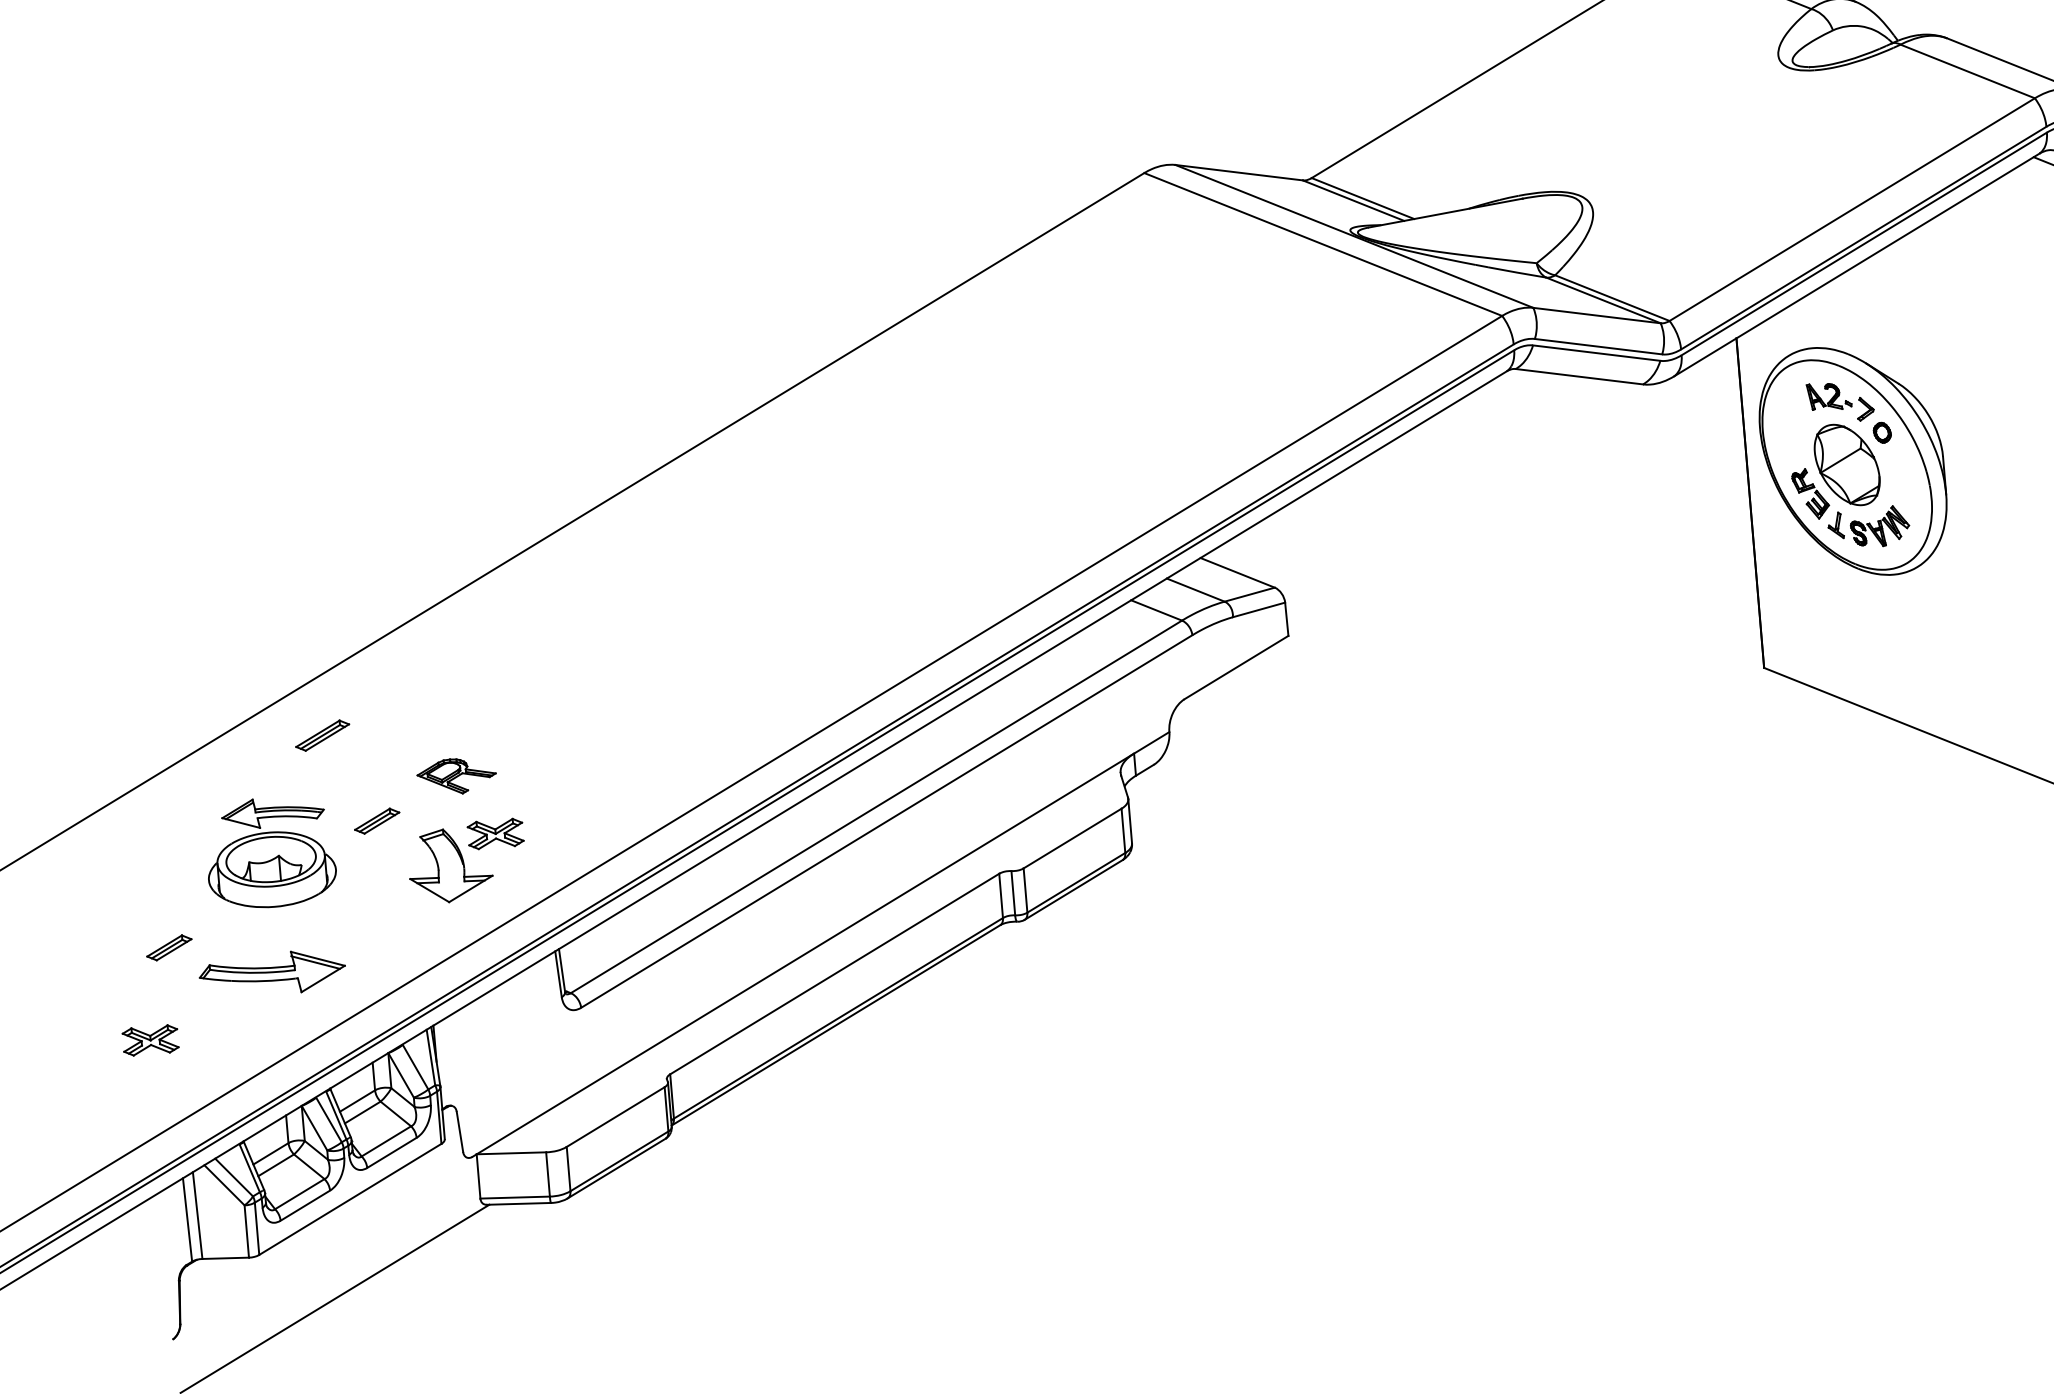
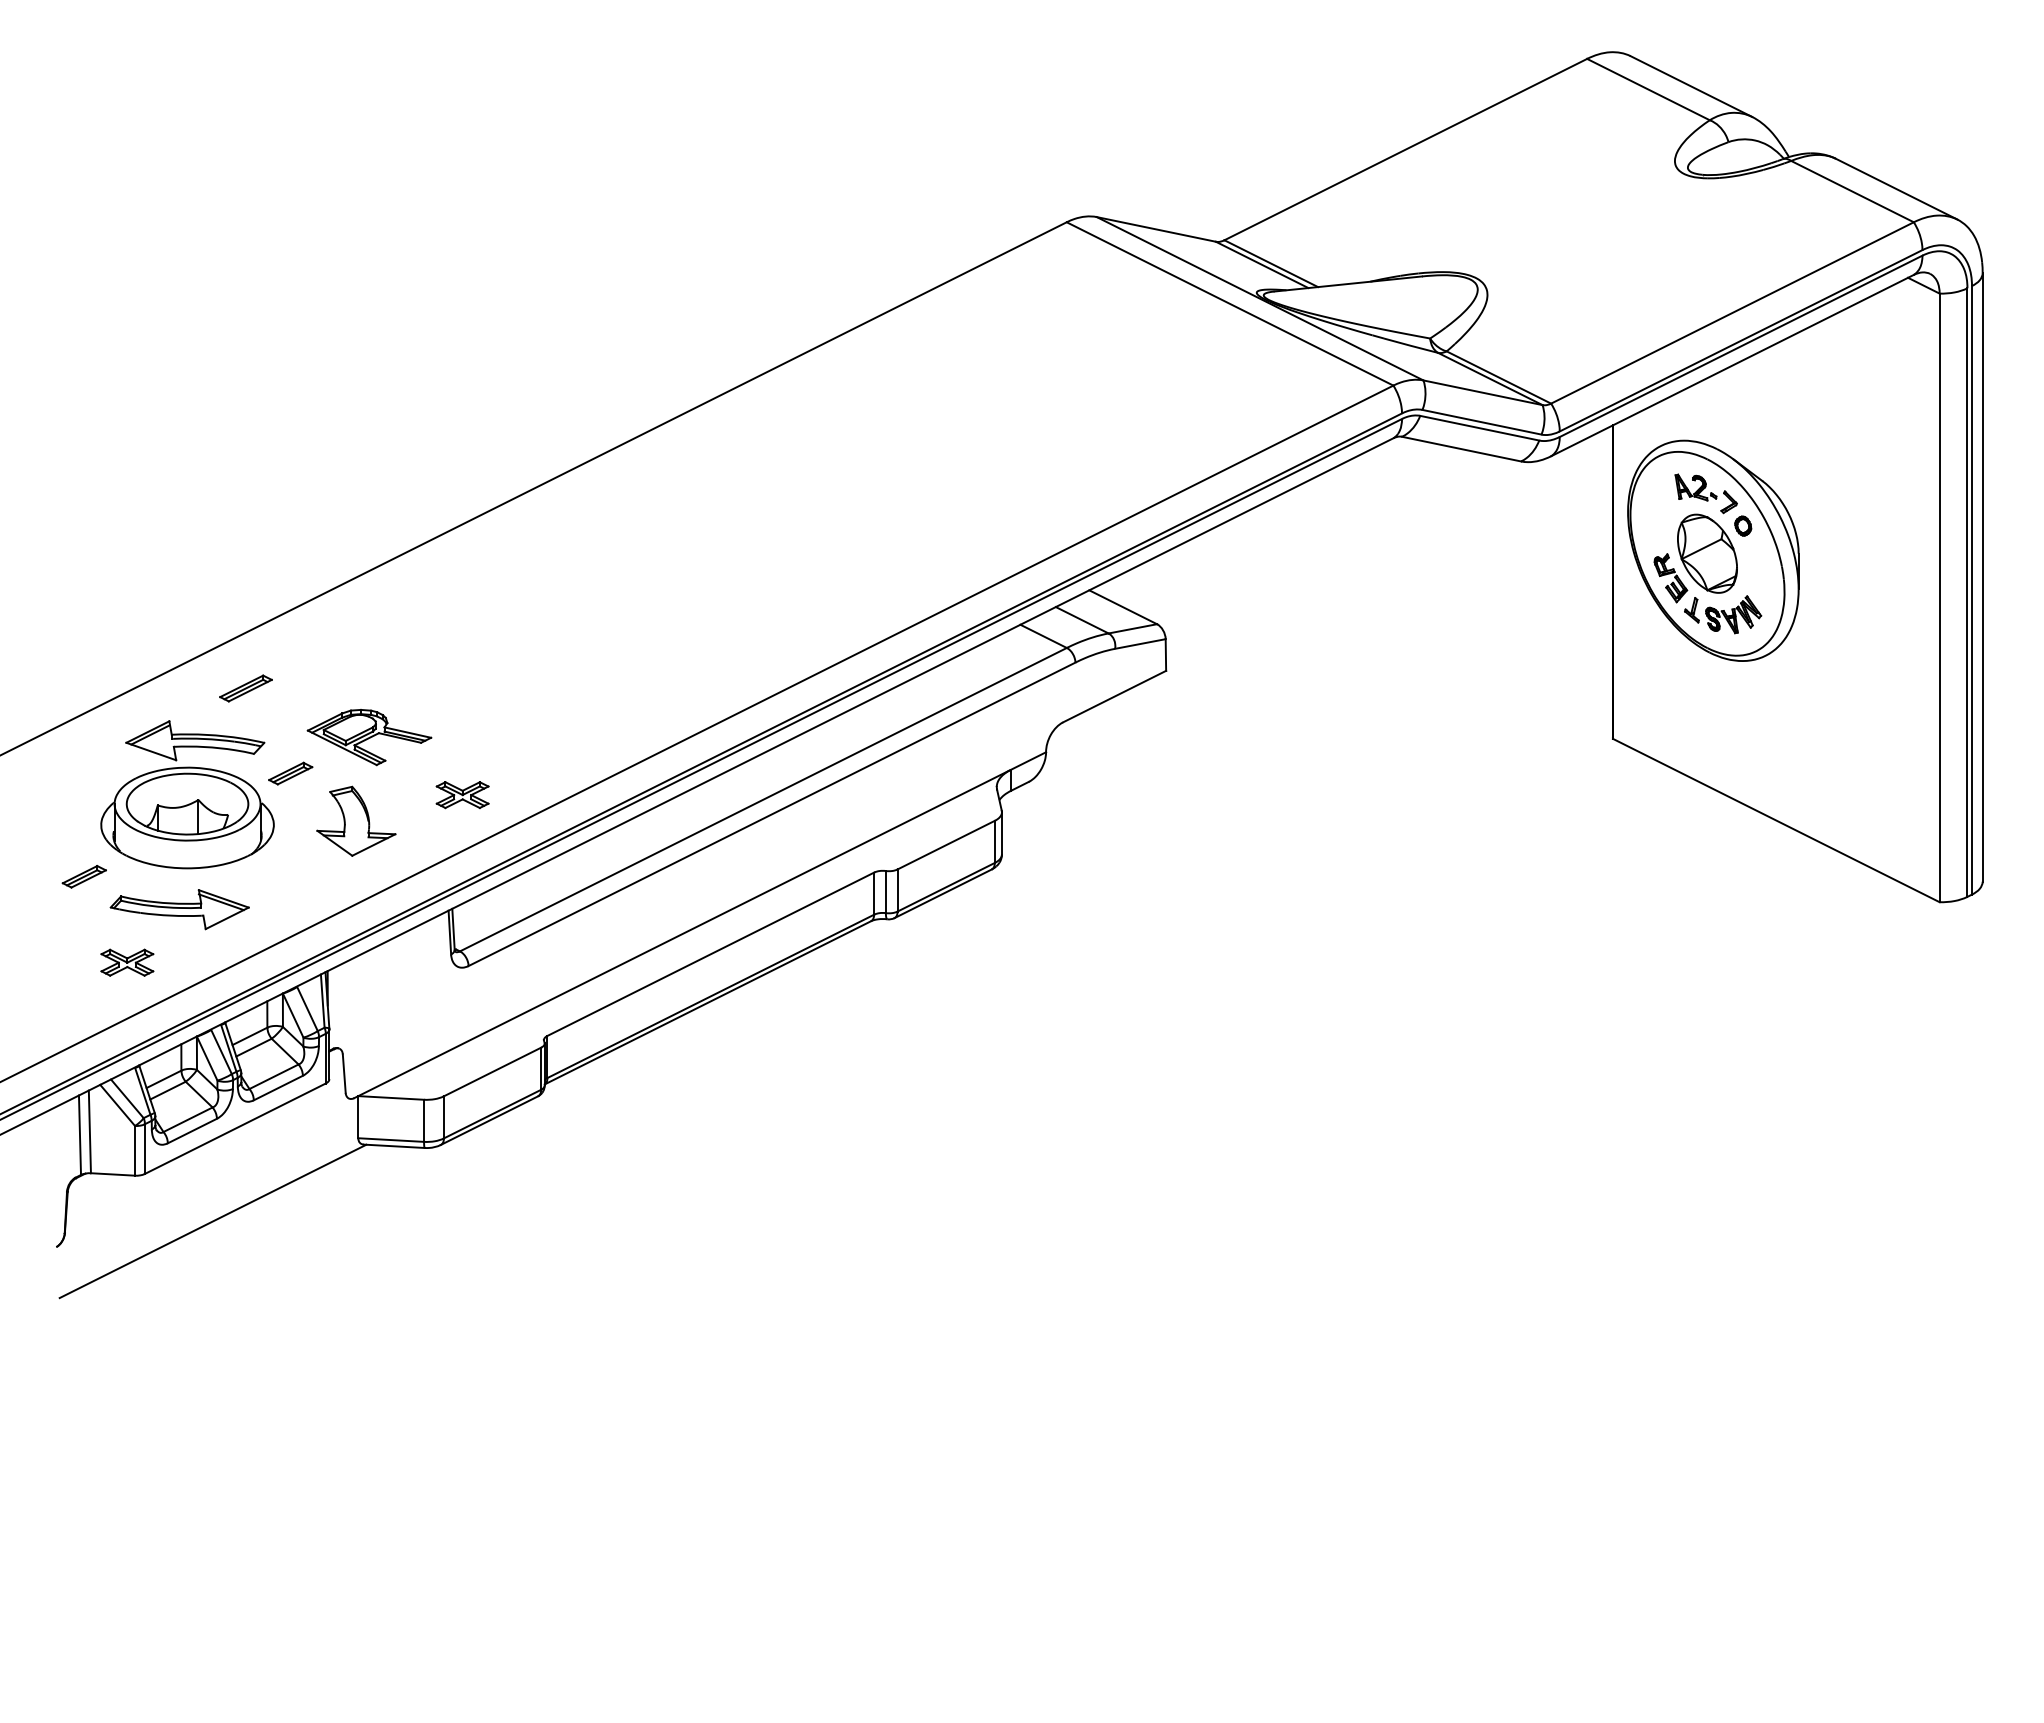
part: (456, 776) -> (369, 737), size x1.67
part: (495, 834) -> (462, 795), moved
part: (270, 852) -> (187, 794), size x1.43
part: (150, 1040) -> (127, 962), moved

